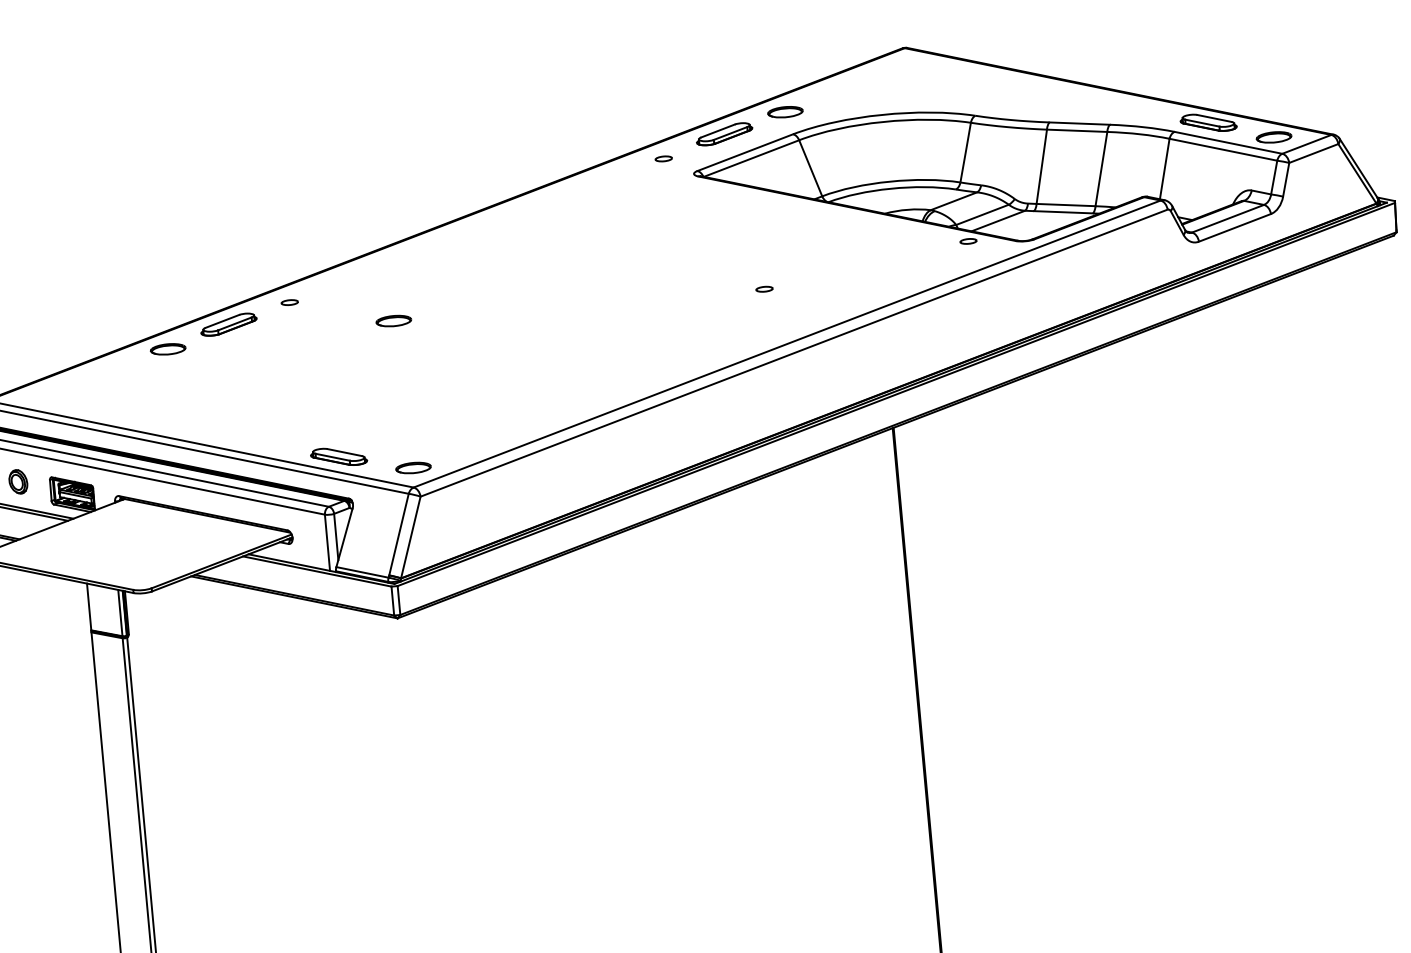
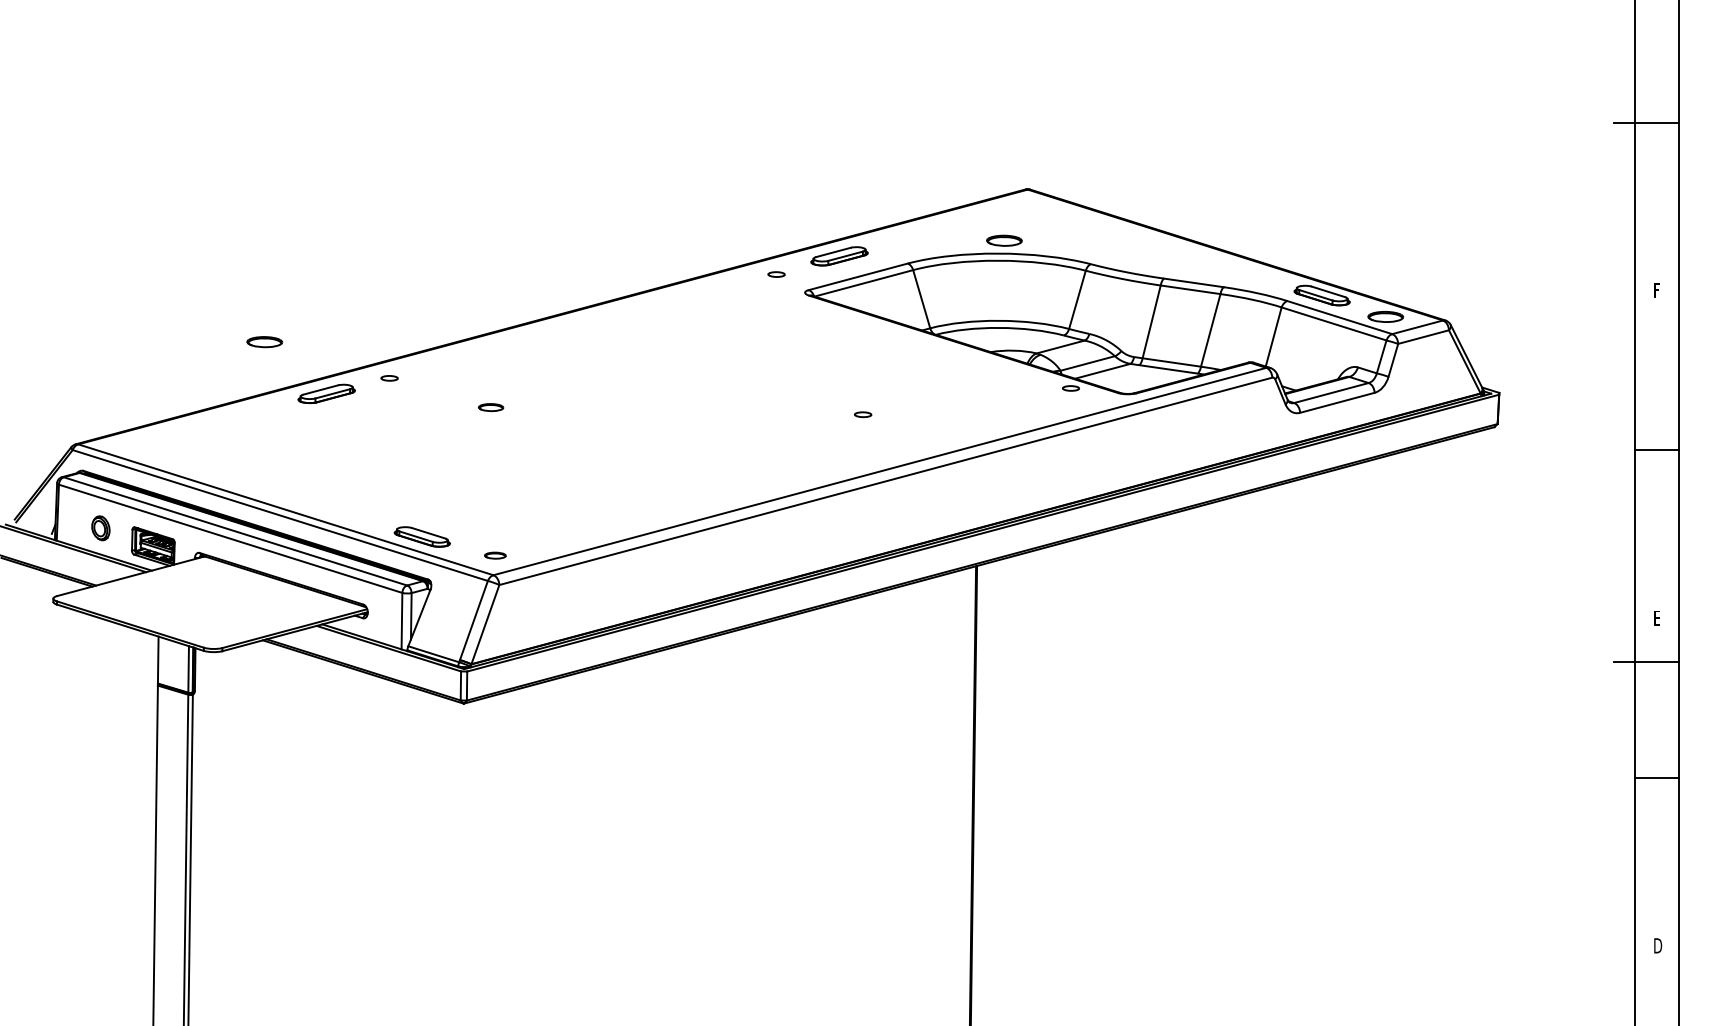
part: (785, 111) -> (1004, 240), moved
part: (393, 321) -> (490, 407), size x0.7
part: (167, 349) -> (264, 342), moved
part: (413, 467) -> (495, 555), size x0.6

